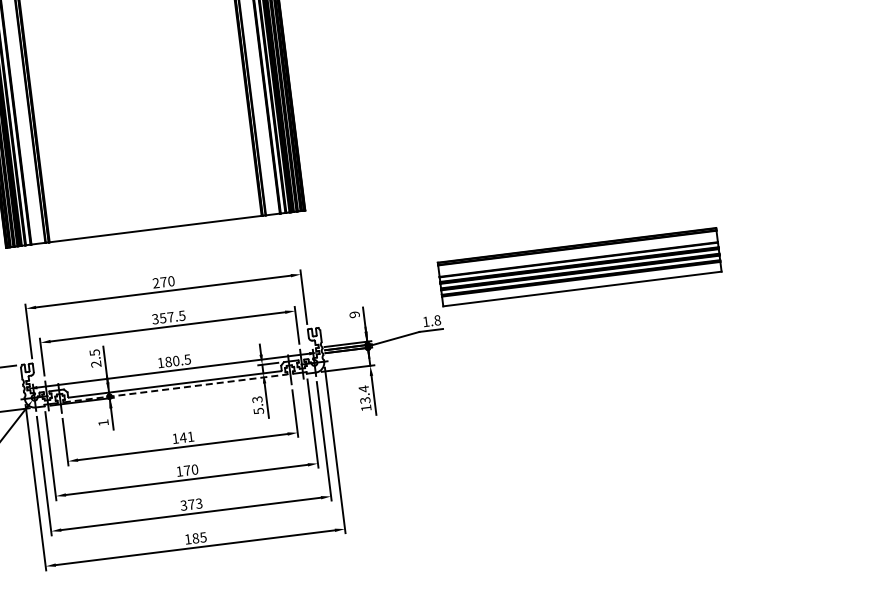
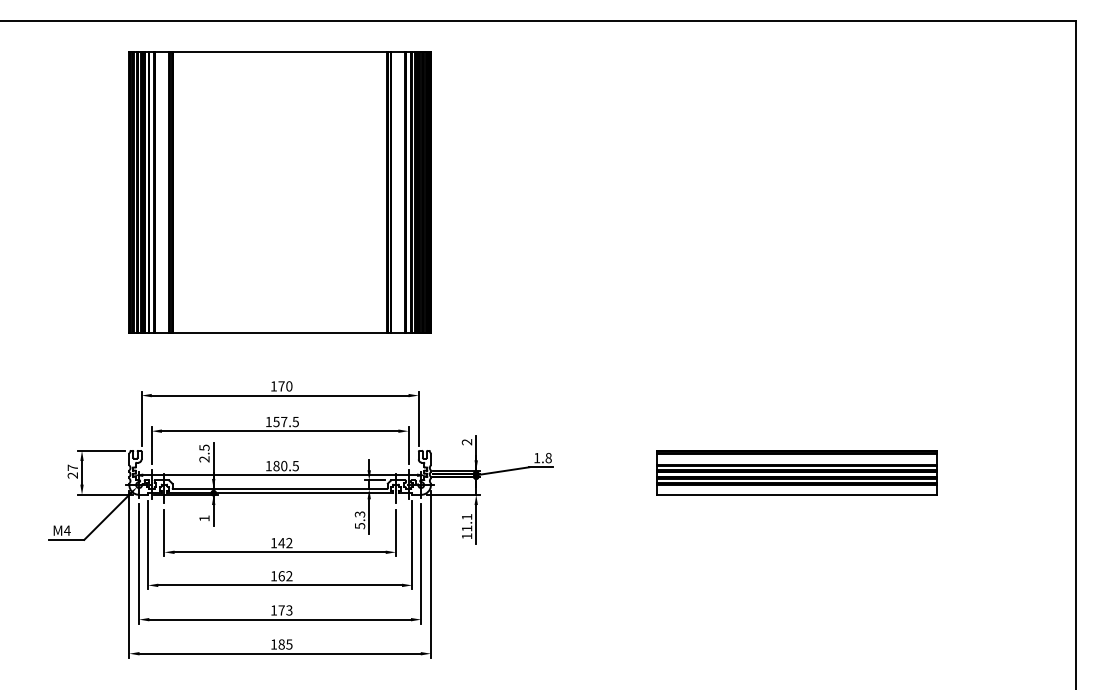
part: (578, 266) -> (796, 472), moved
text: (155, 283) -> (273, 386), 270 -> 170
text: (355, 314) -> (467, 442), 9 -> 2
text: (155, 318) -> (268, 421), 357.5 -> 157.5
line: (175, 388) -> (280, 493), dashed -> solid
text: (364, 394) -> (466, 522), 13.4 -> 11.1
text: (190, 436) -> (289, 542), 141 -> 142
text: (191, 470) -> (285, 576), 170 -> 162
text: (183, 505) -> (273, 610), 373 -> 173

